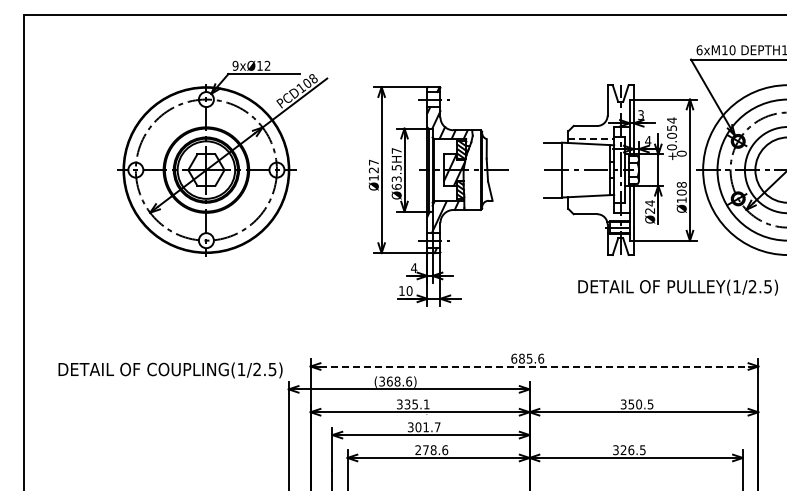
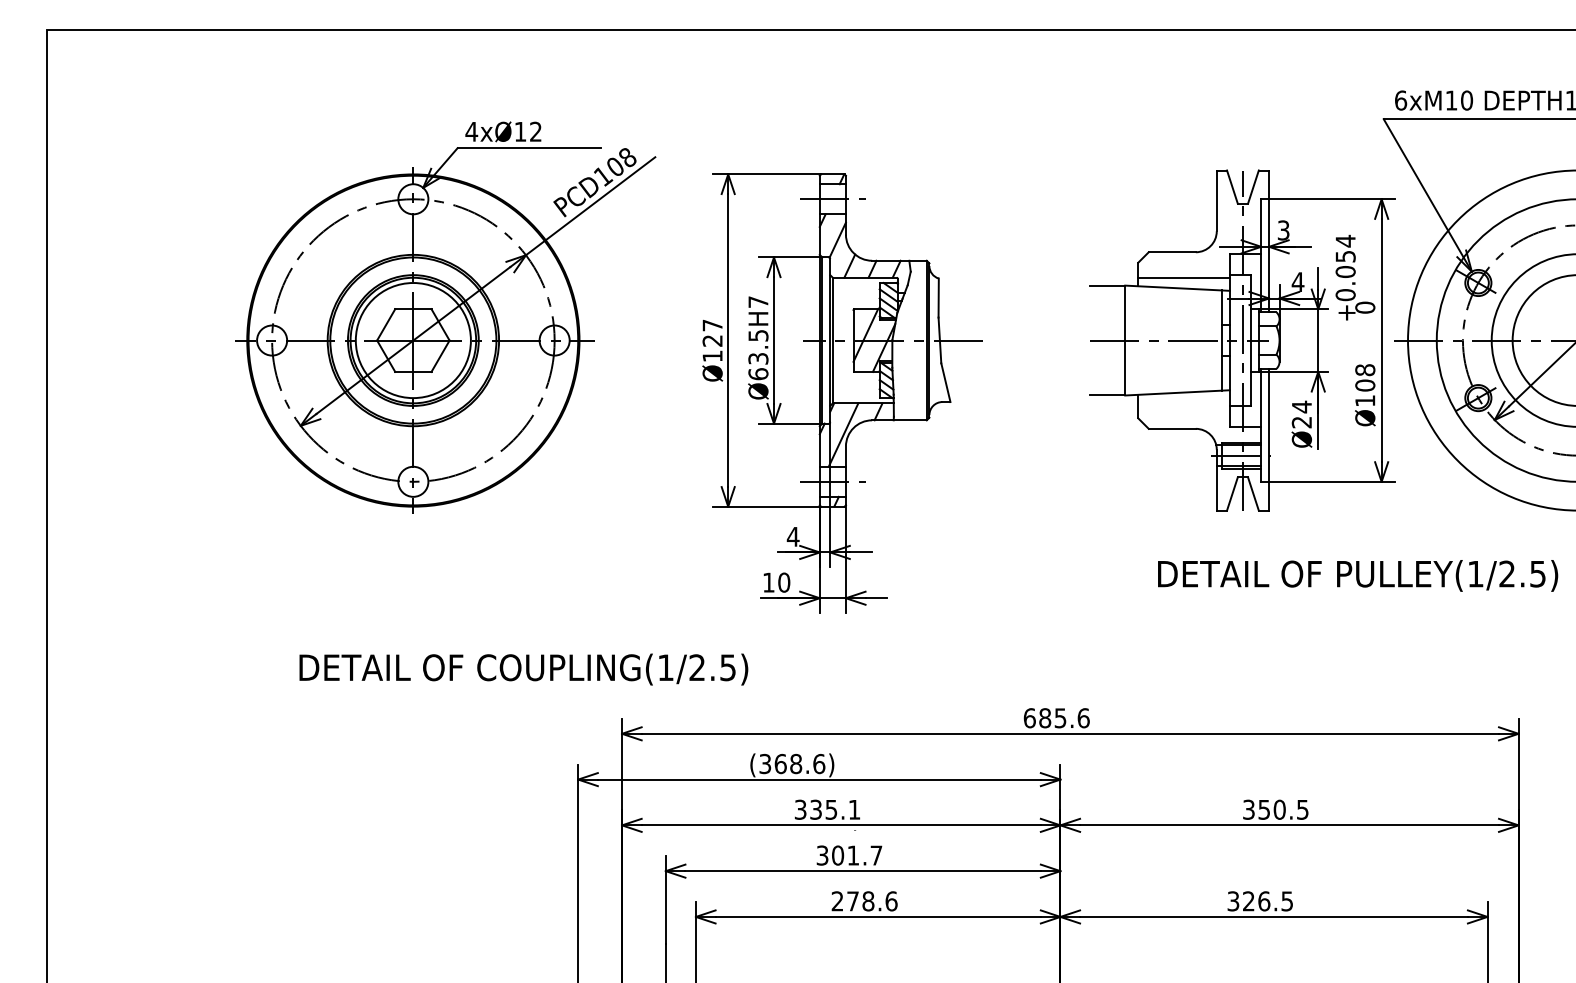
text: (235, 65) -> (471, 131), 9xØ12 -> 4xØ12
line: (591, 138) -> (1184, 277), dashed -> solid
part: (438, 196) -> (842, 393), moved
line: (535, 366) -> (1072, 733), dashed -> solid
text: (170, 370) -> (523, 669), moved

